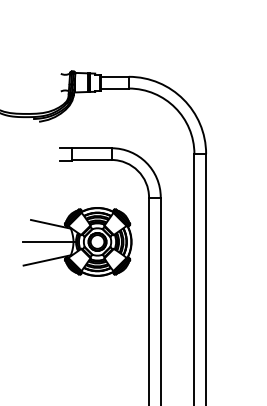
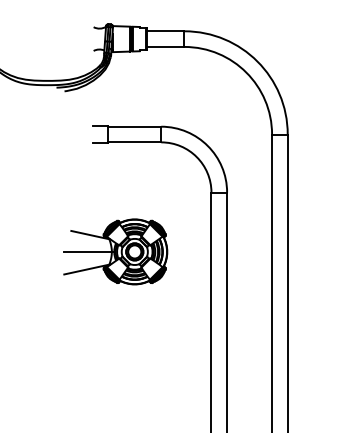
part: (76, 241) -> (114, 251), size x0.71

